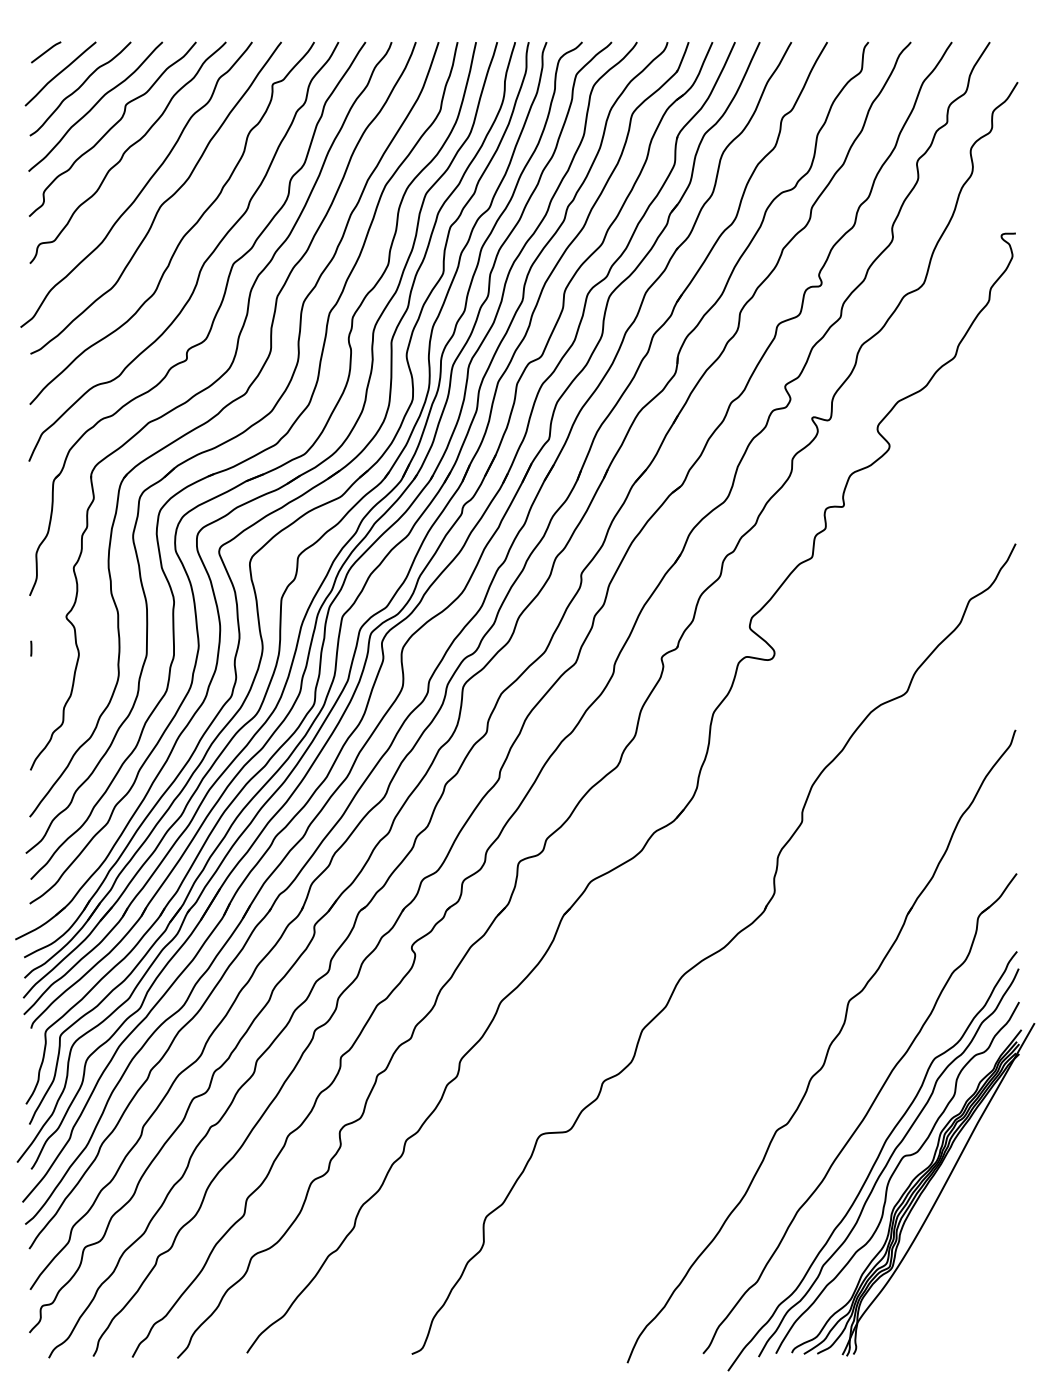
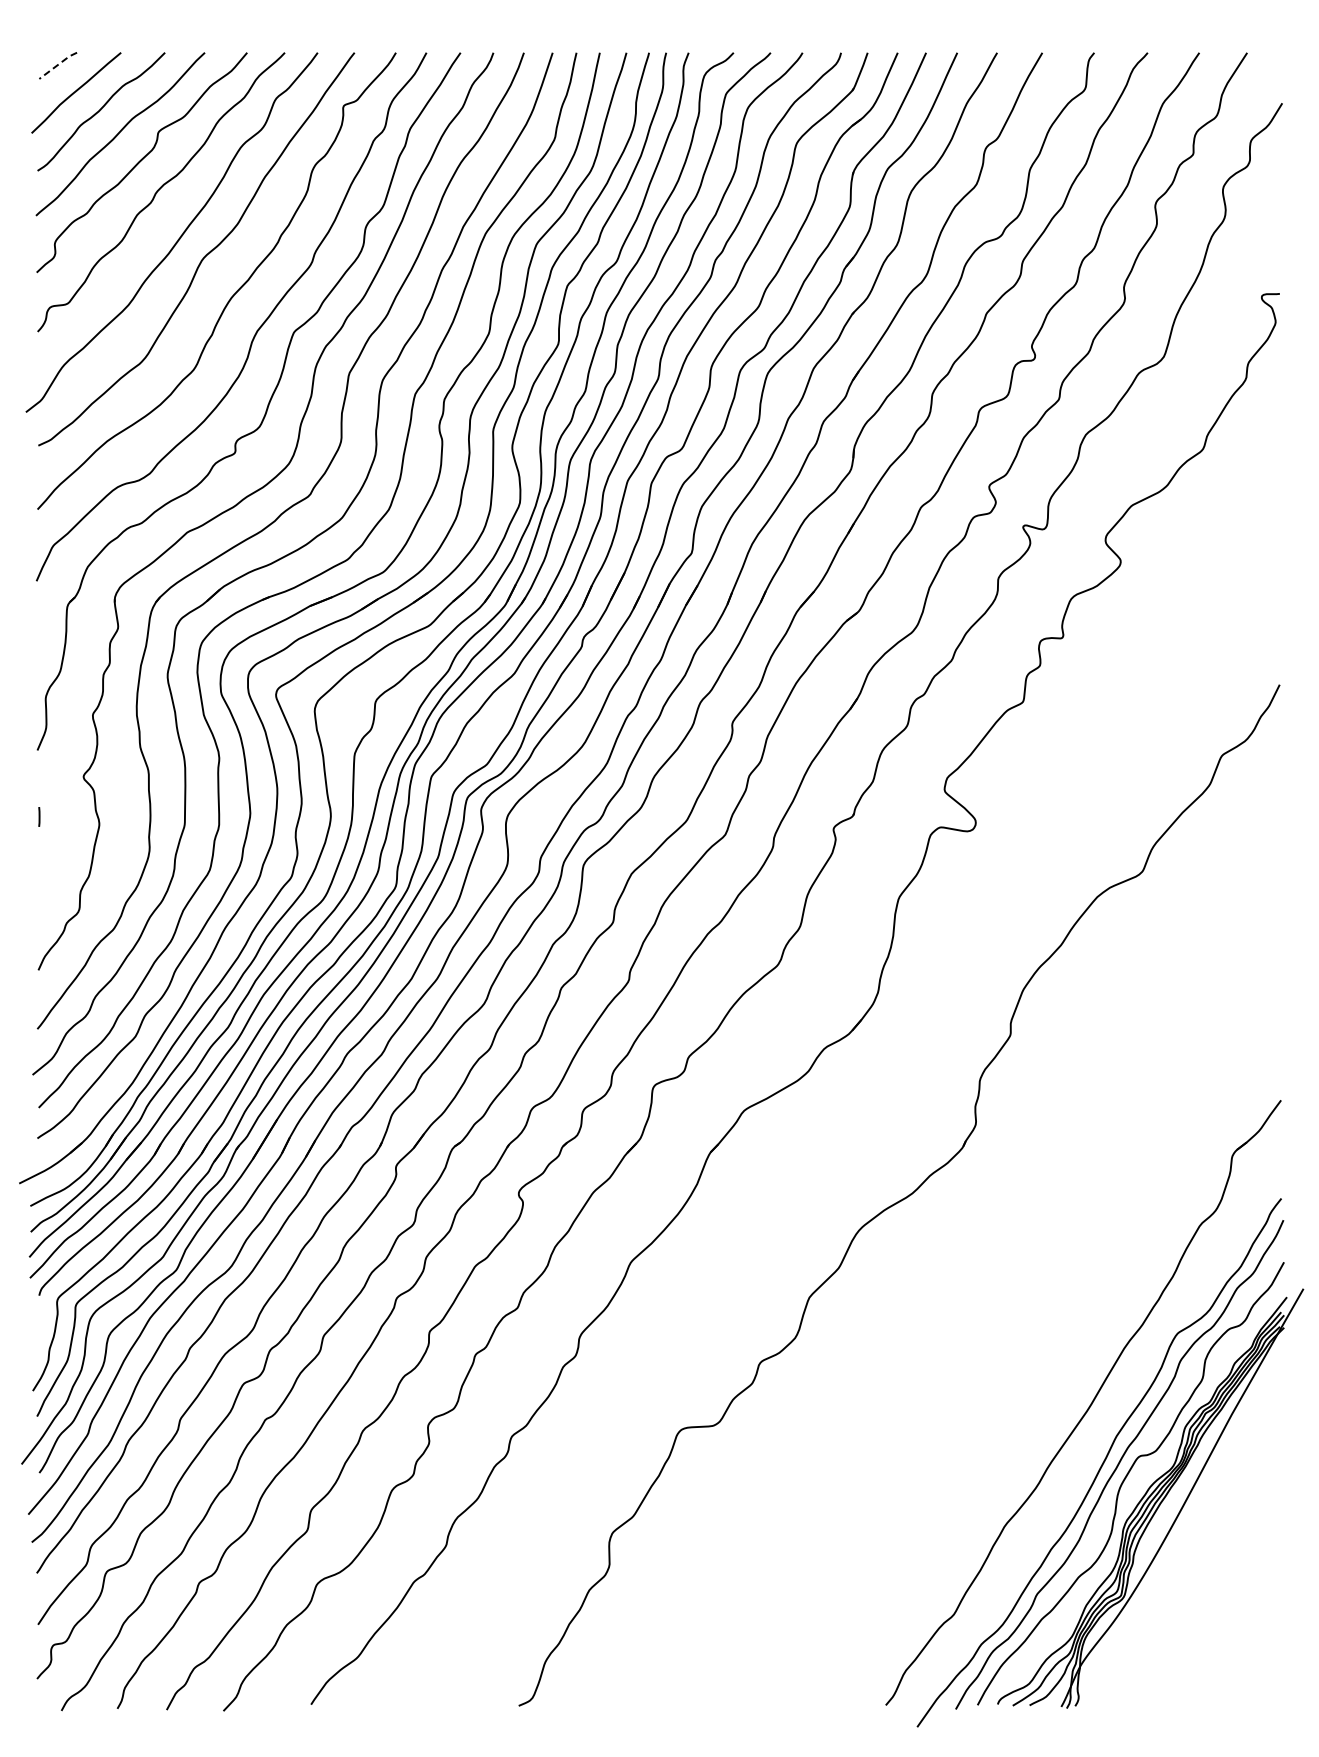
line: (46, 51) -> (58, 64), solid -> dashed
part: (827, 1049) -> (1042, 1322), removed

